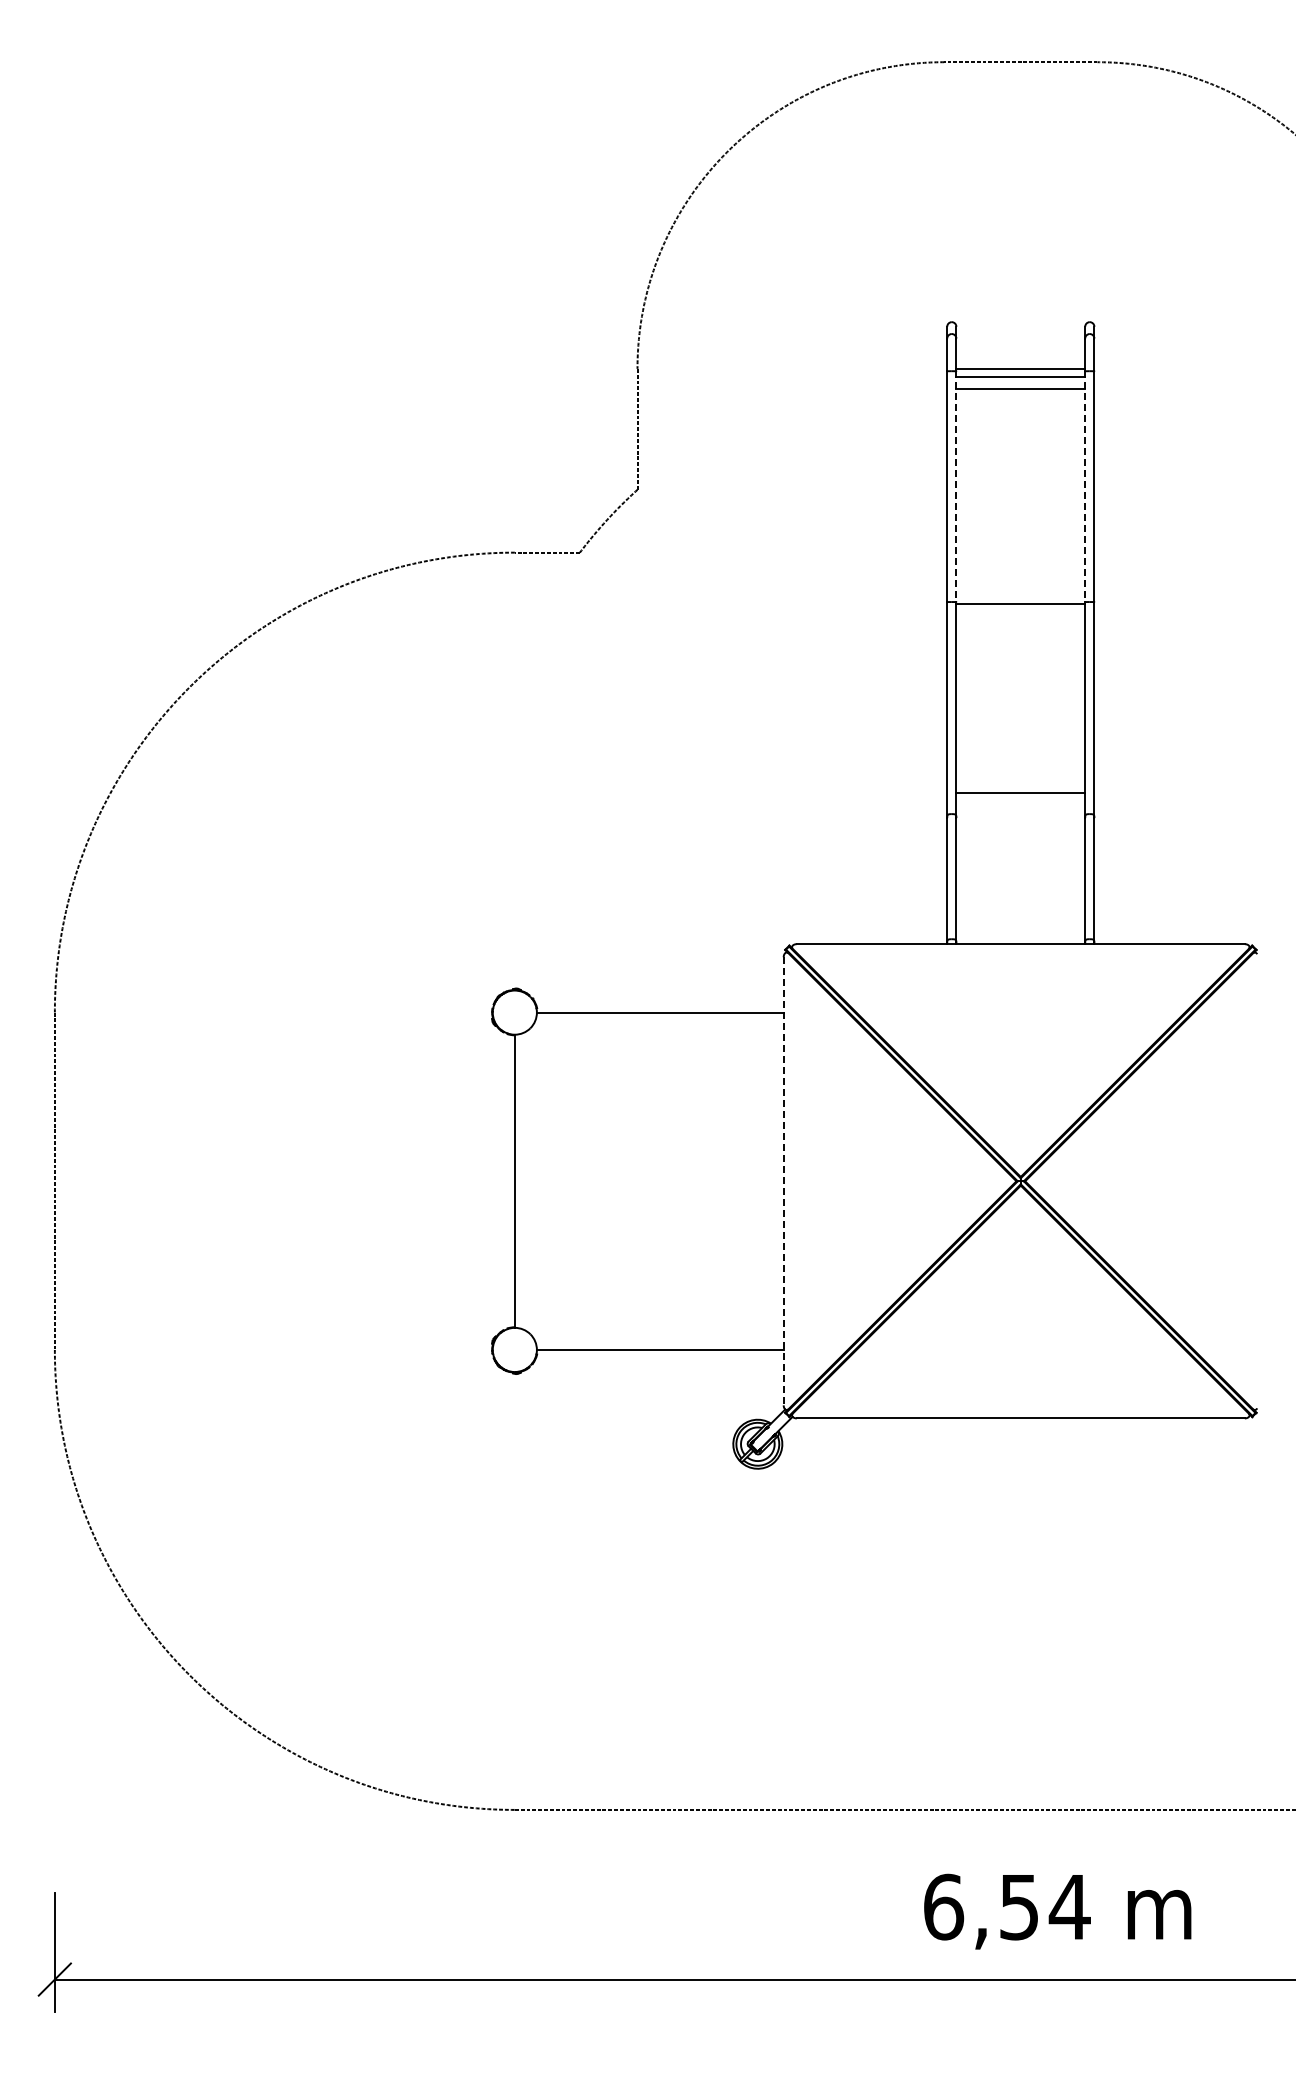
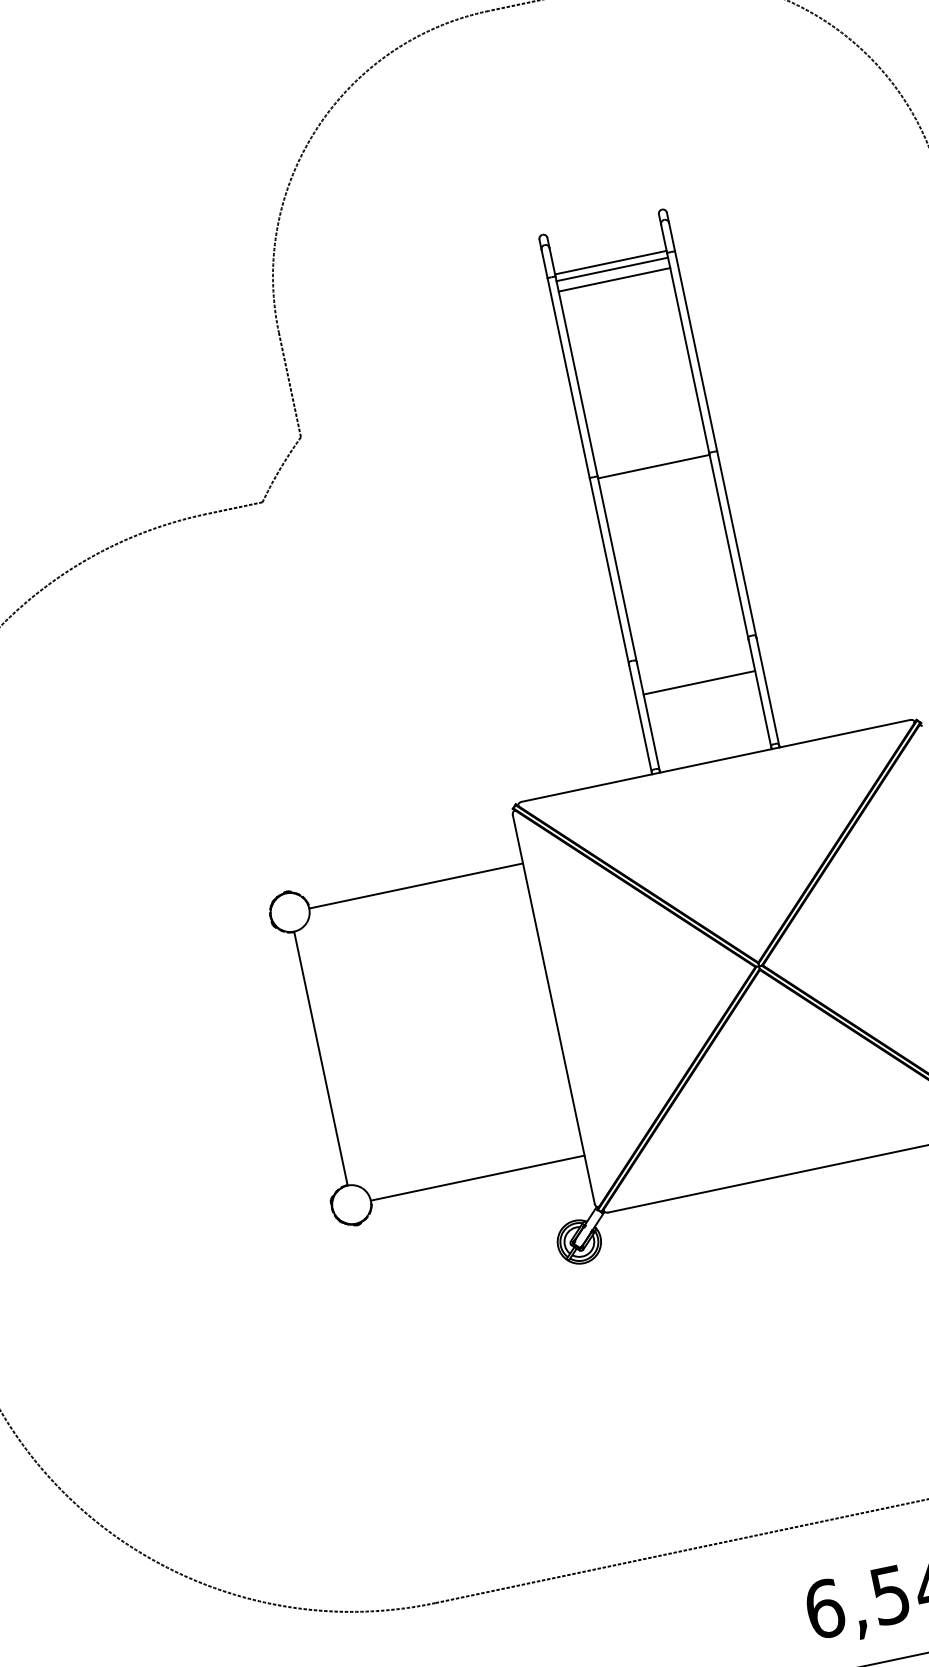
line: (956, 487) -> (576, 377), dashed -> solid
line: (1085, 487) -> (688, 353), dashed -> solid
line: (1020, 792) -> (699, 682), moved
line: (783, 1181) -> (553, 1009), dashed -> solid

